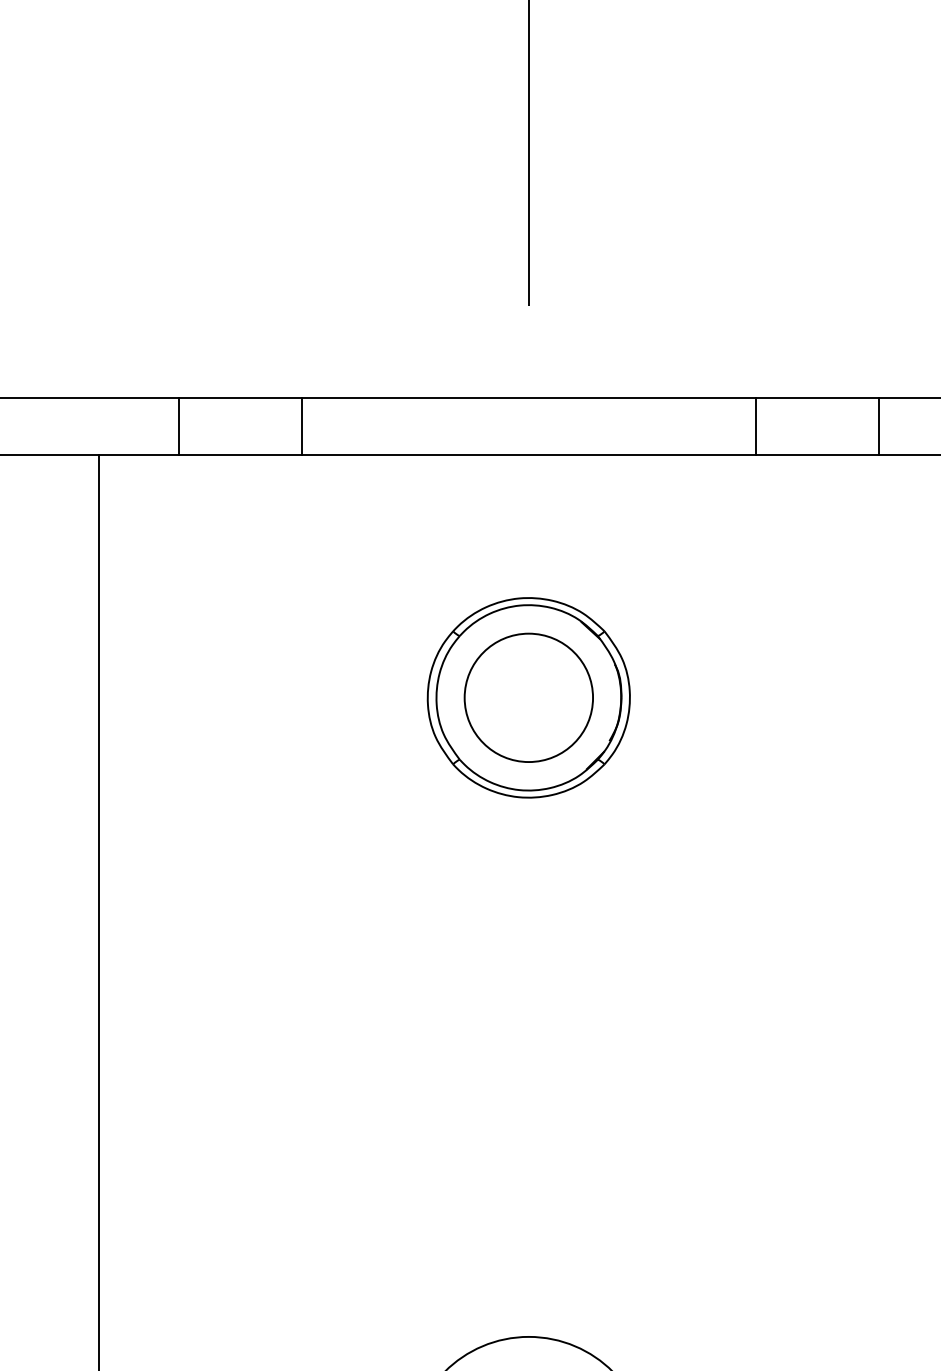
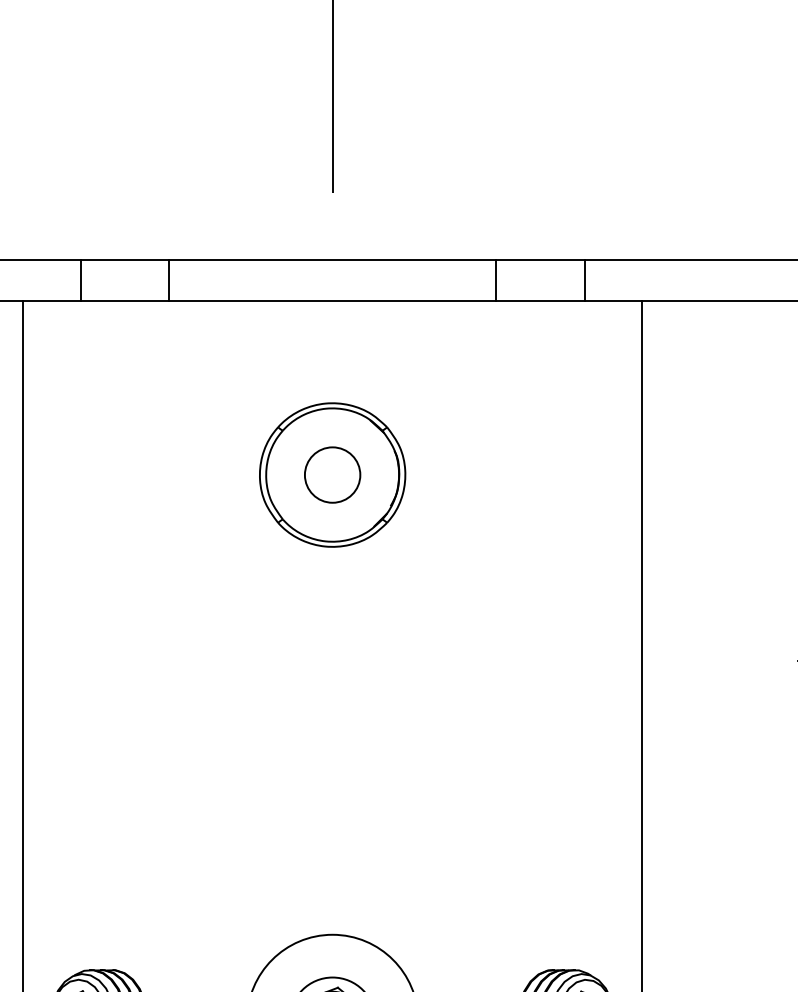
circle: (528, 697) -> (332, 474), size x0.6

